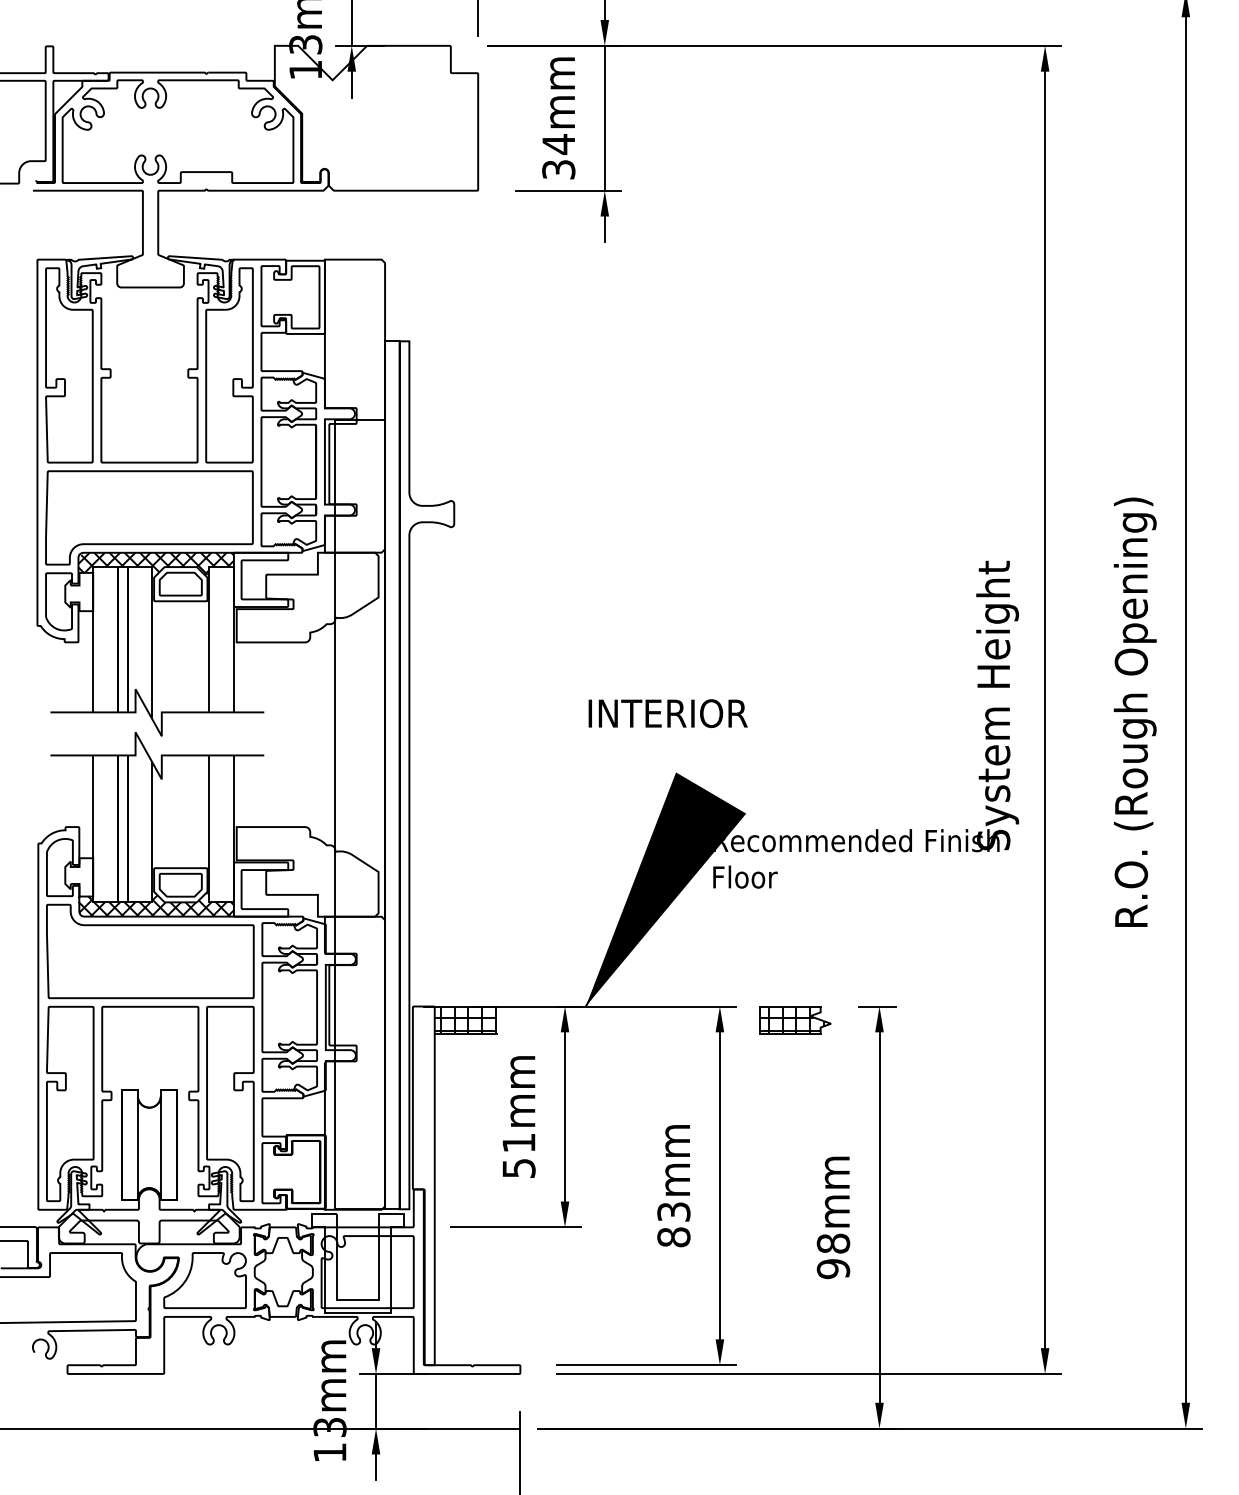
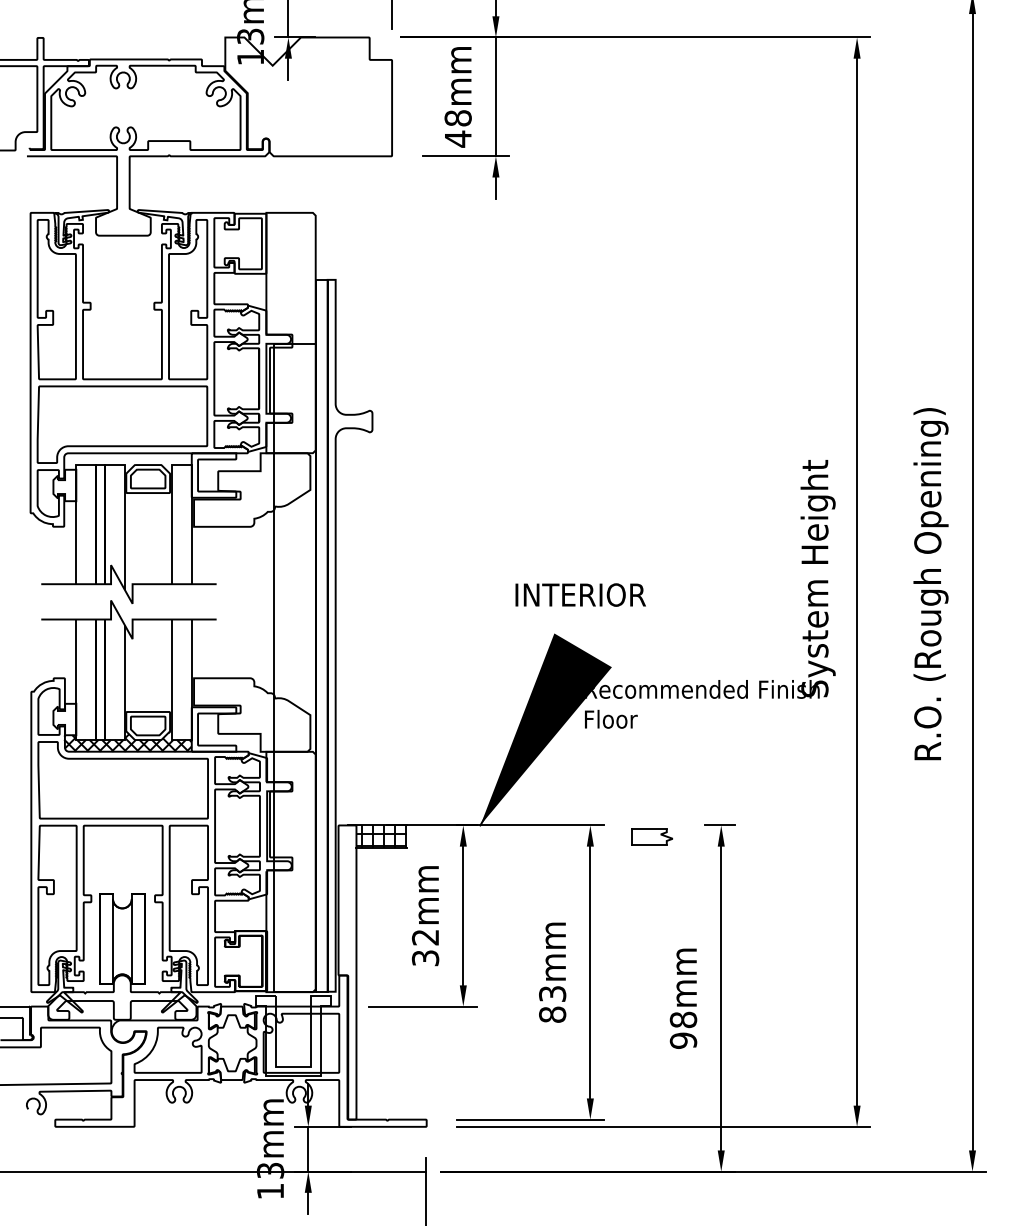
text: (558, 157) -> (457, 129), 34mm -> 48mm
hatch: (155, 563) -> (127, 462), removed
text: (667, 713) -> (580, 594), moved
part: (795, 1020) -> (652, 836), size x0.7
text: (518, 1155) -> (425, 947), 51mm -> 32mm

